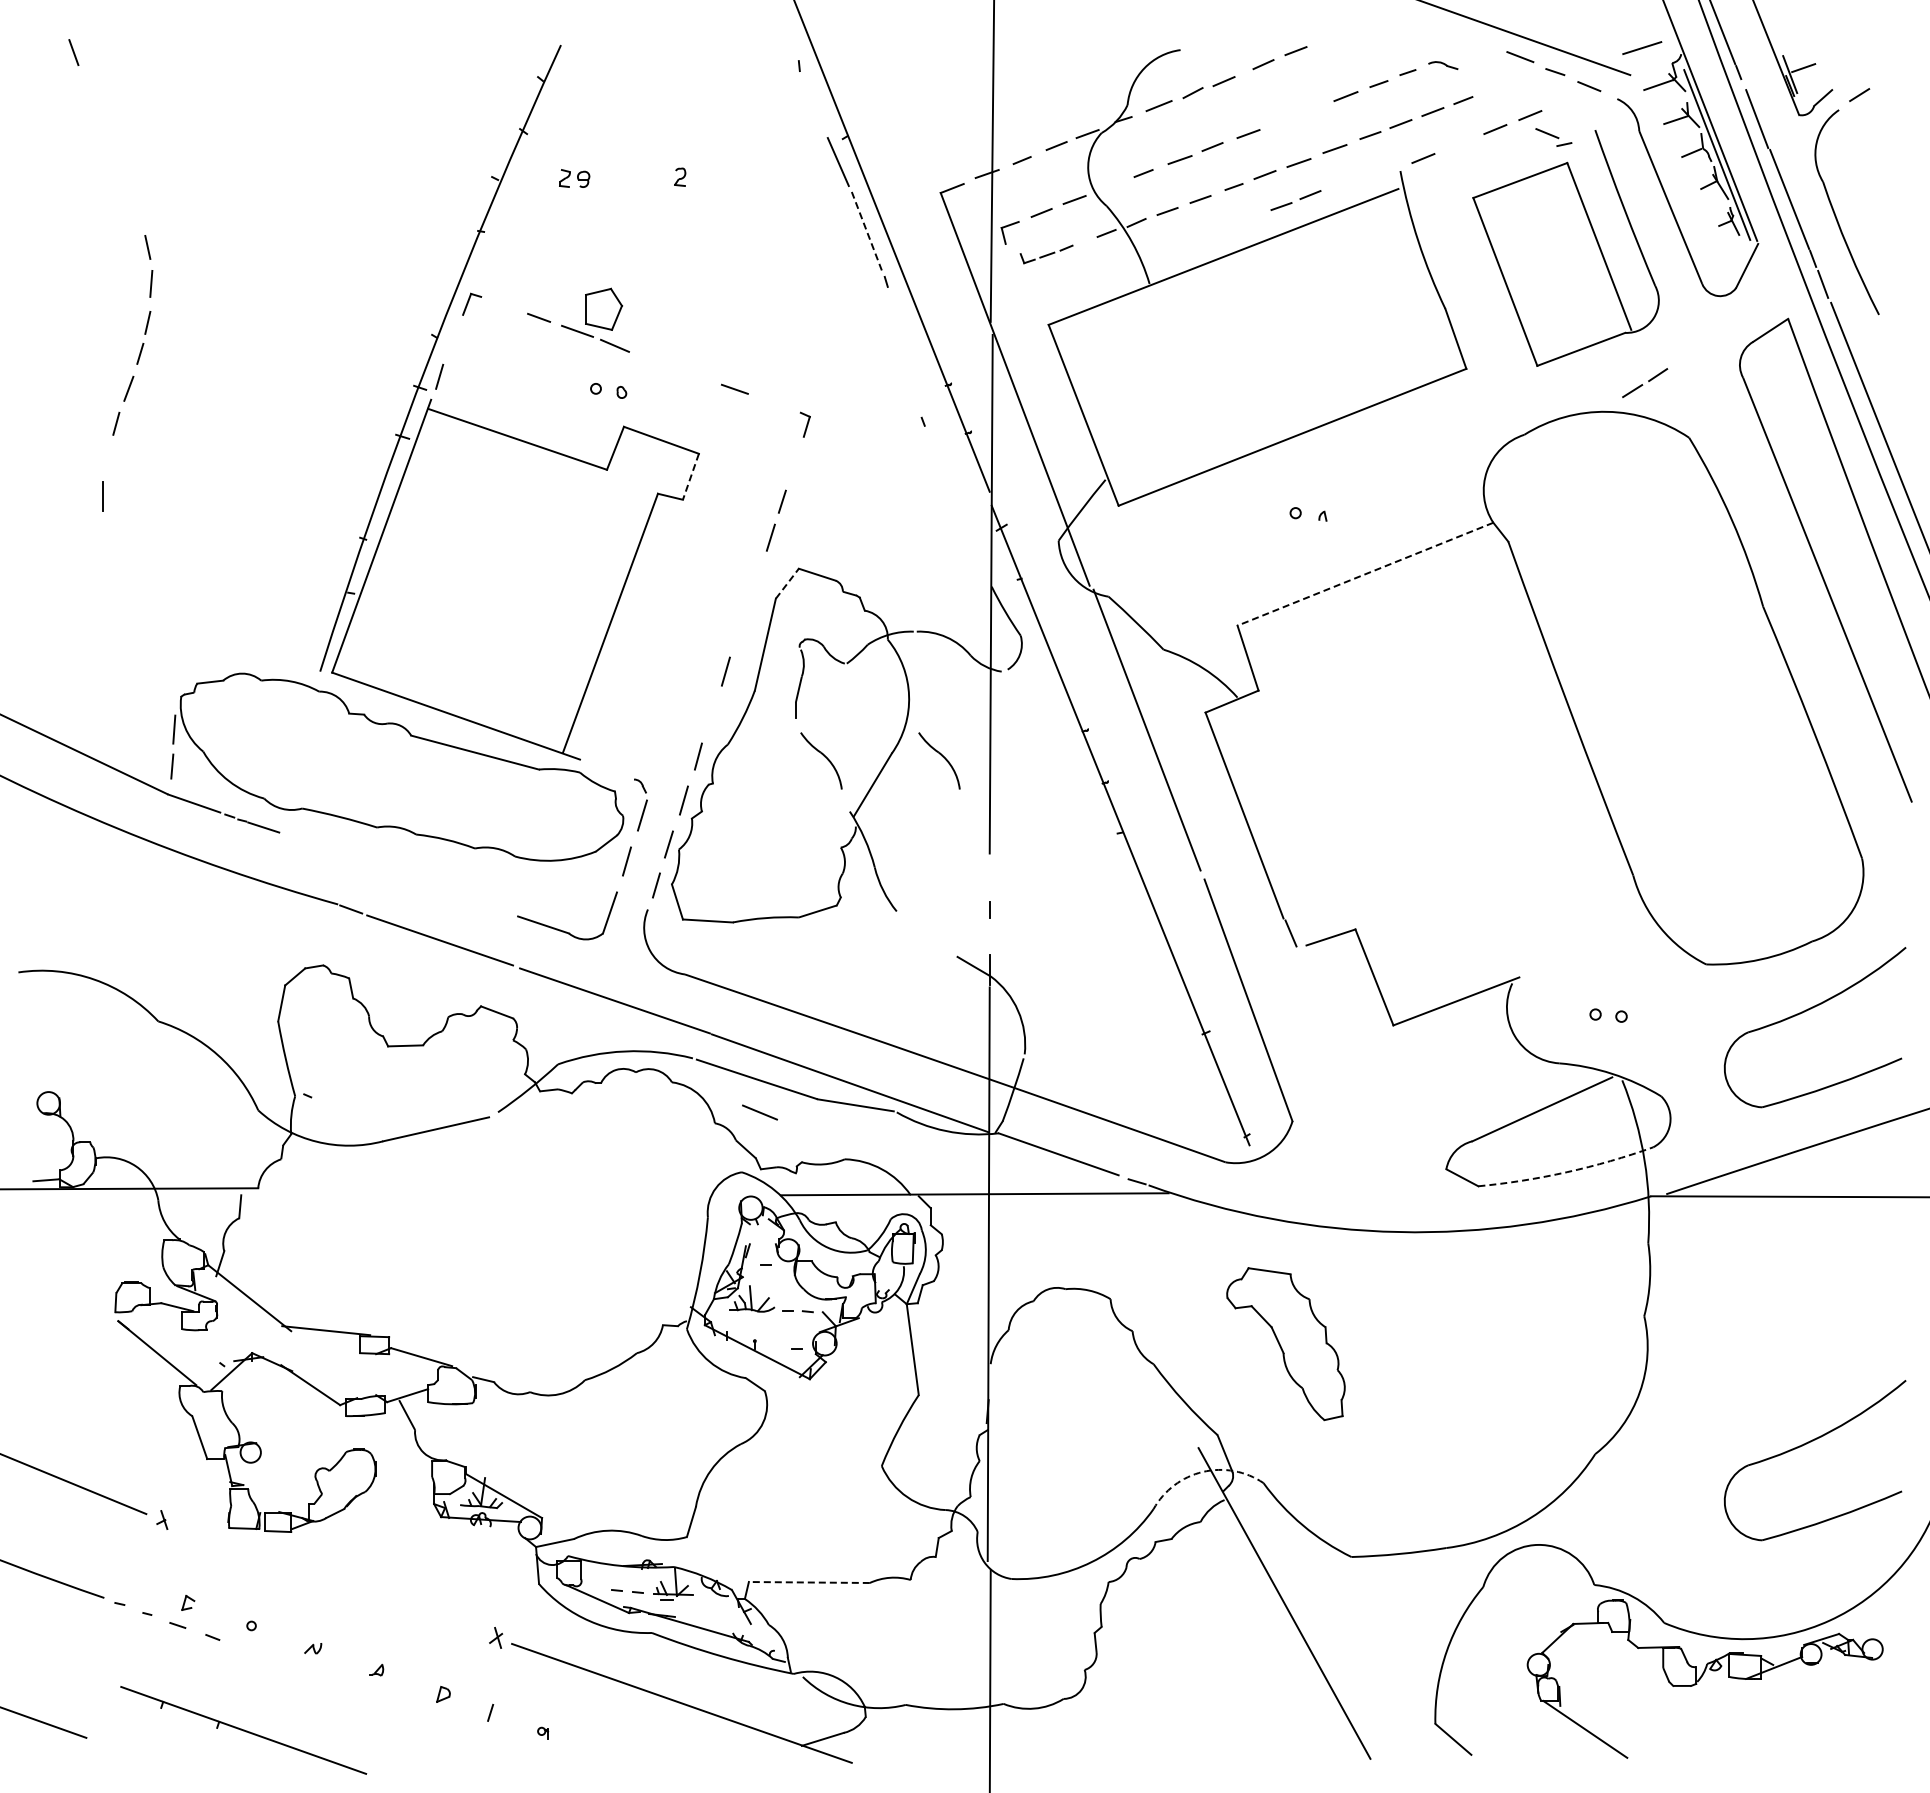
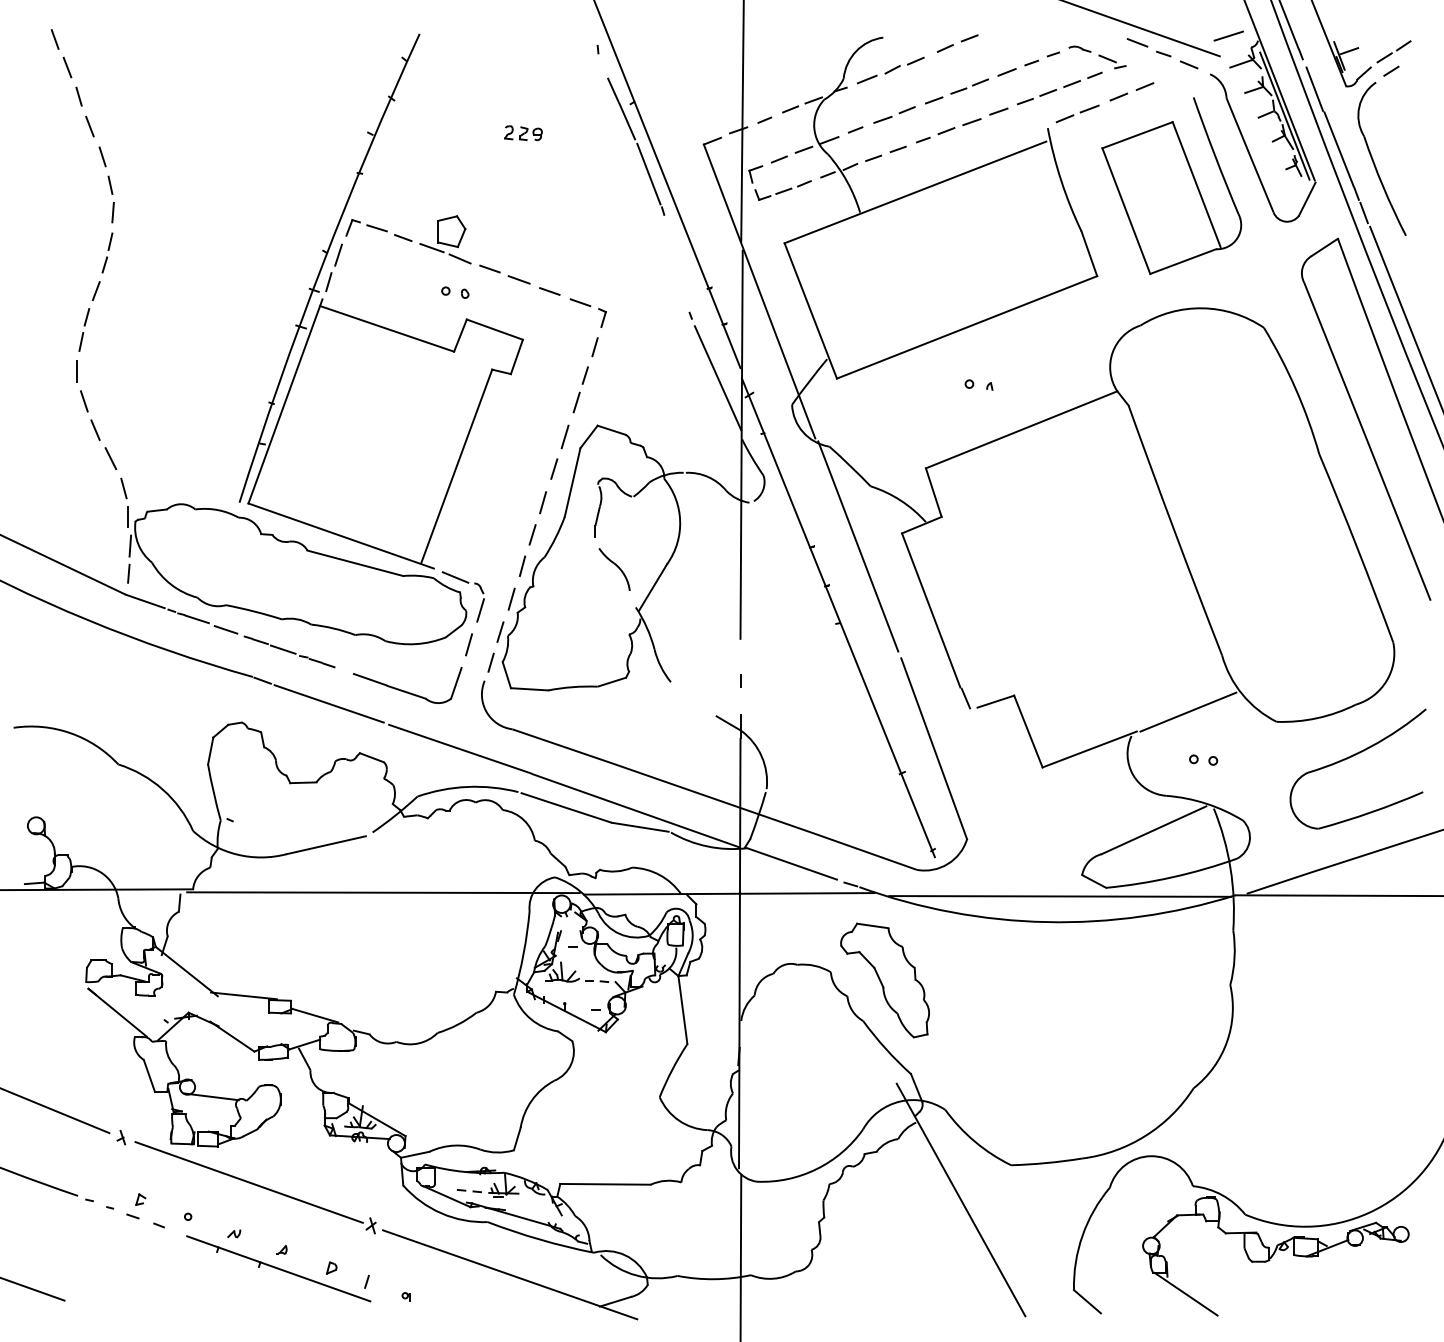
line: (90, 90) -> (67, 67), added
line: (819, 120) -> (613, 90), added
line: (105, 129) -> (78, 97), added
part: (1553, 137) -> (1112, 61), moved
line: (1456, 145) -> (1089, 109), added
line: (120, 169) -> (90, 126), added
part: (574, 178) -> (530, 133), moved
line: (1108, 187) -> (829, 140), added
part: (1295, 200) -> (969, 86), moved
line: (137, 209) -> (102, 156), added
line: (867, 232) -> (649, 174), dashed -> solid
part: (1046, 254) -> (782, 190), size x1.43
line: (504, 304) -> (377, 228), added
line: (452, 340) -> (338, 254), added
line: (654, 358) -> (489, 268), added
line: (693, 373) -> (518, 279), added
line: (1648, 381) -> (1396, 50), moved
line: (775, 403) -> (580, 302), added
line: (108, 456) -> (81, 341), added
line: (794, 463) -> (594, 346), added
line: (690, 477) -> (516, 357), dashed -> solid
line: (959, 504) -> (717, 377), added
line: (112, 535) -> (84, 400), added
line: (127, 574) -> (95, 430), added
line: (1365, 574) -> (1021, 430), dashed -> solid
line: (754, 583) -> (564, 436), added
line: (787, 583) -> (589, 436), dashed -> solid
line: (148, 612) -> (111, 458), added
line: (740, 626) -> (554, 468), added
line: (165, 652) -> (123, 488), added
line: (171, 690) -> (128, 516), added
line: (711, 714) -> (532, 534), added
part: (939, 760) -> (702, 569), removed
line: (302, 841) -> (226, 629), added
part: (387, 870) -> (289, 651), added
line: (494, 907) -> (369, 679), added
line: (1588, 951) -> (1188, 712), added
line: (759, 1112) -> (455, 577), moved
arc: (1567, 1172) -> (1172, 877), dashed -> solid
line: (512, 1192) -> (383, 892), added
line: (1416, 1197) -> (1059, 896), added
part: (1285, 1344) -> (884, 980), moved
part: (1806, 1444) -> (1351, 1081), removed
line: (282, 1465) -> (211, 1096), added
arc: (1202, 1471) -> (899, 1101), dashed -> solid
line: (333, 1579) -> (249, 1182), added
line: (808, 1582) -> (604, 1184), dashed -> solid
part: (243, 1730) -> (278, 1268), moved

